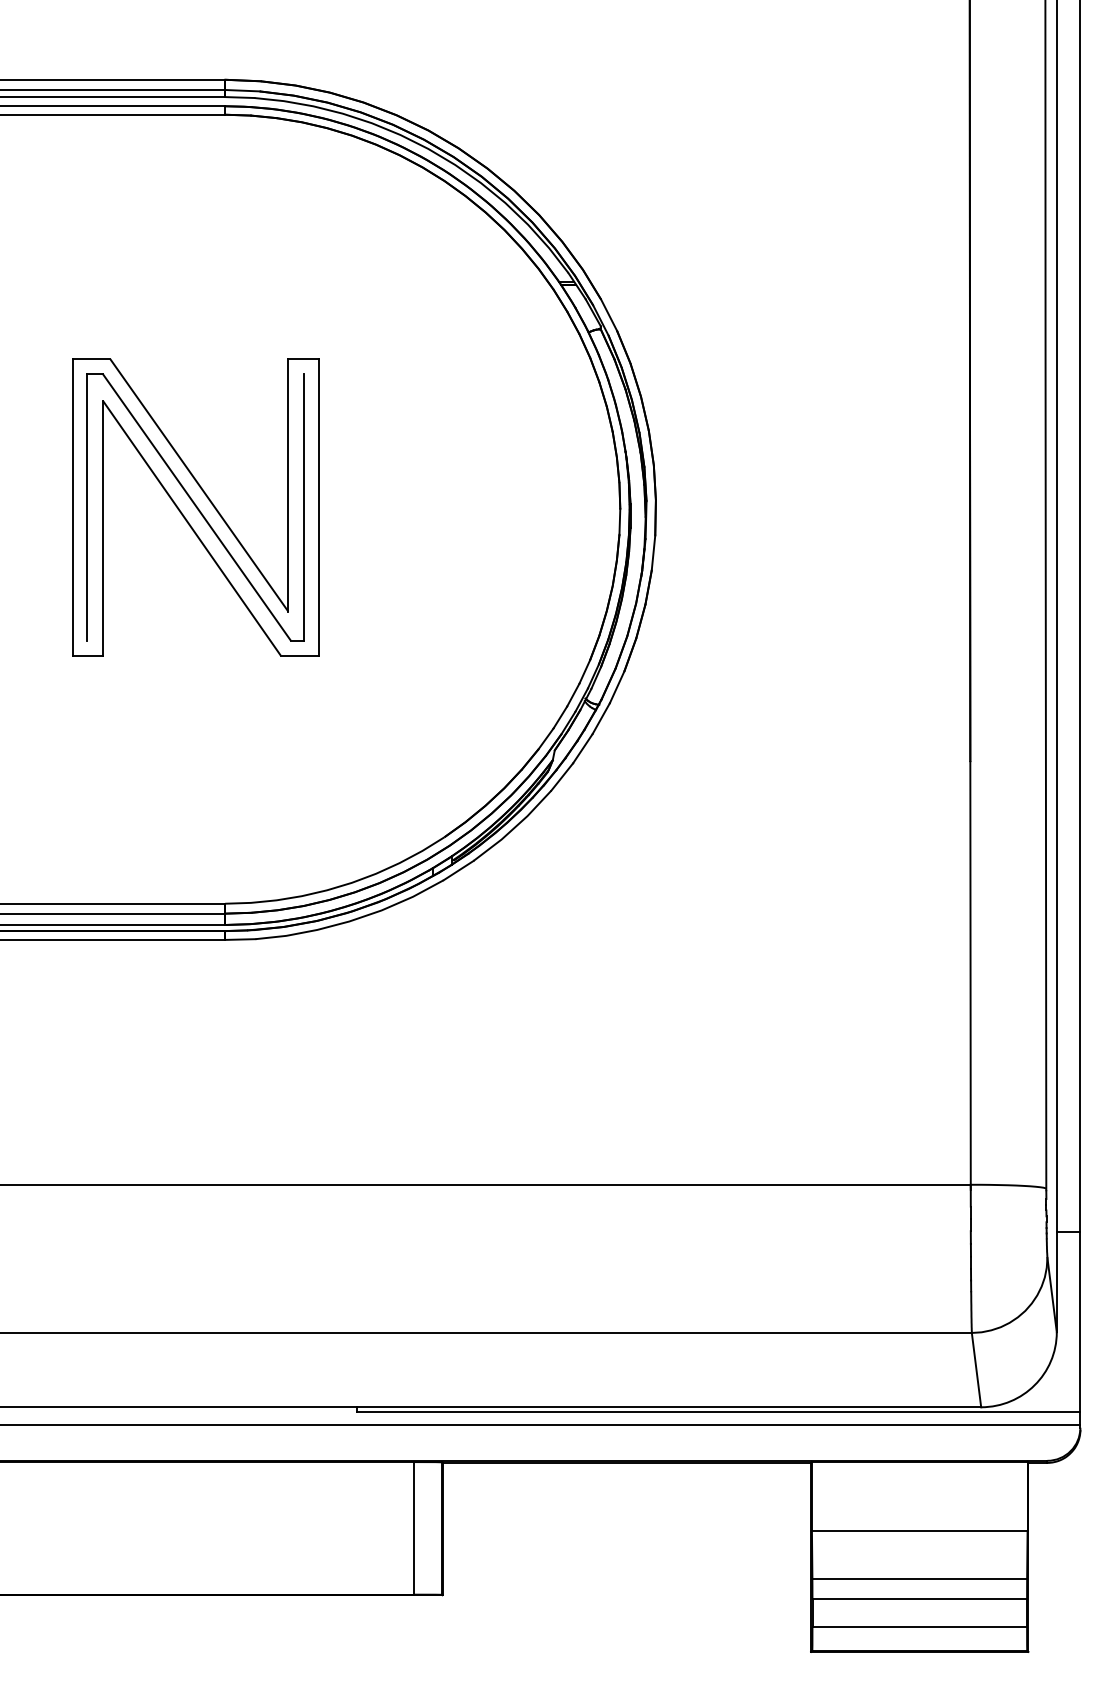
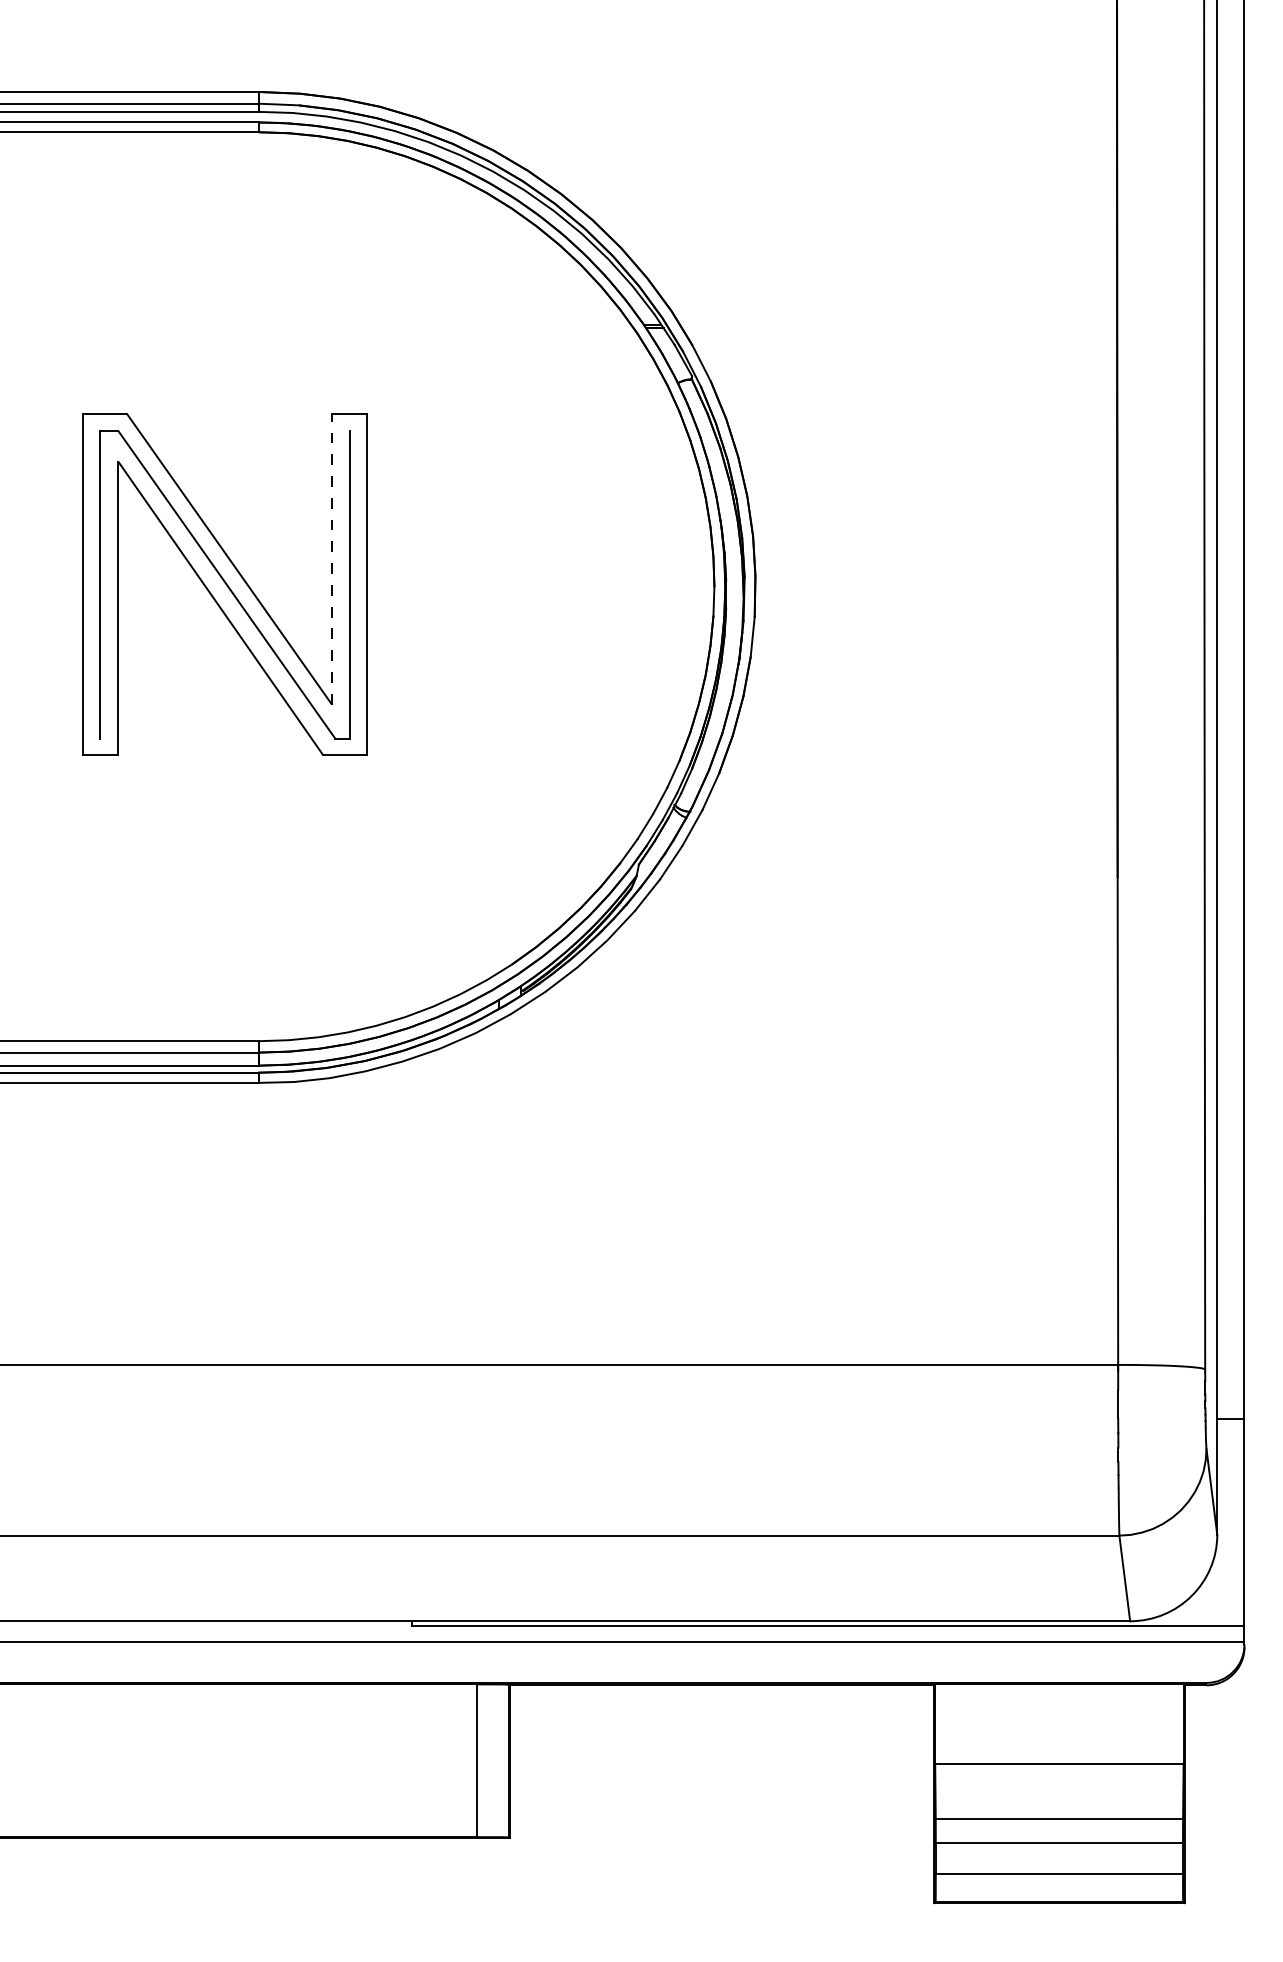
line: (288, 484) -> (332, 558), solid -> dashed

